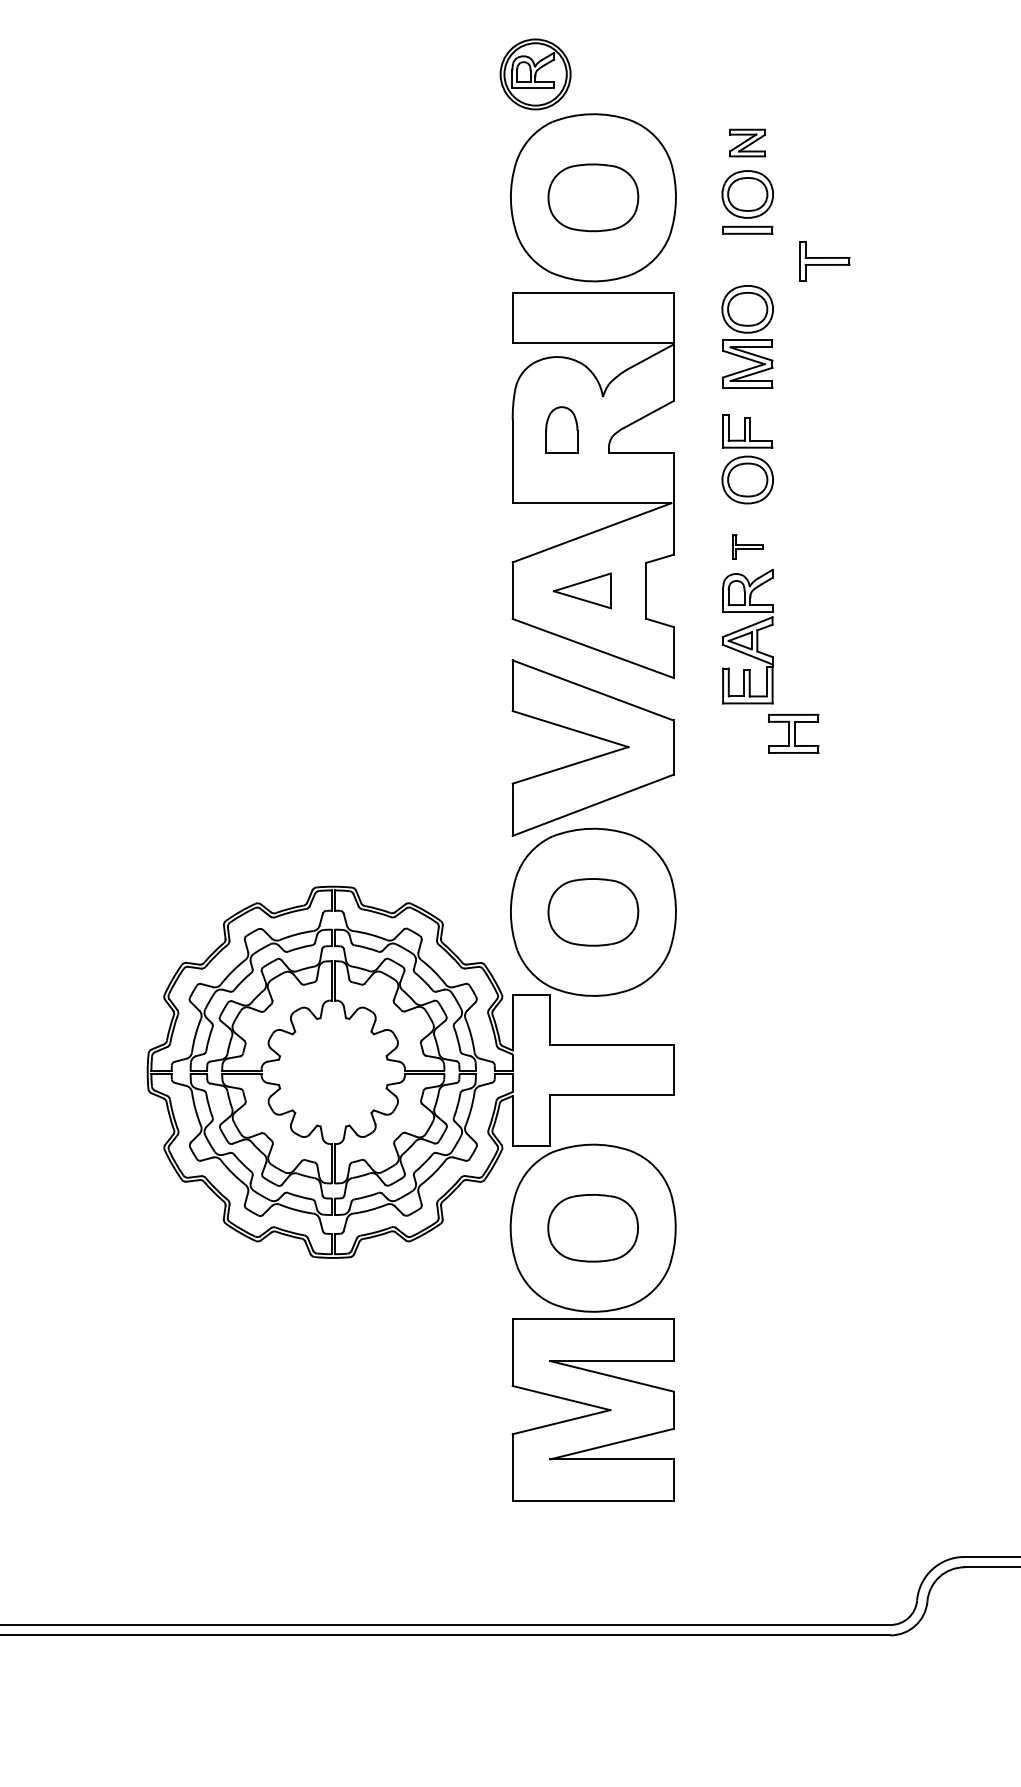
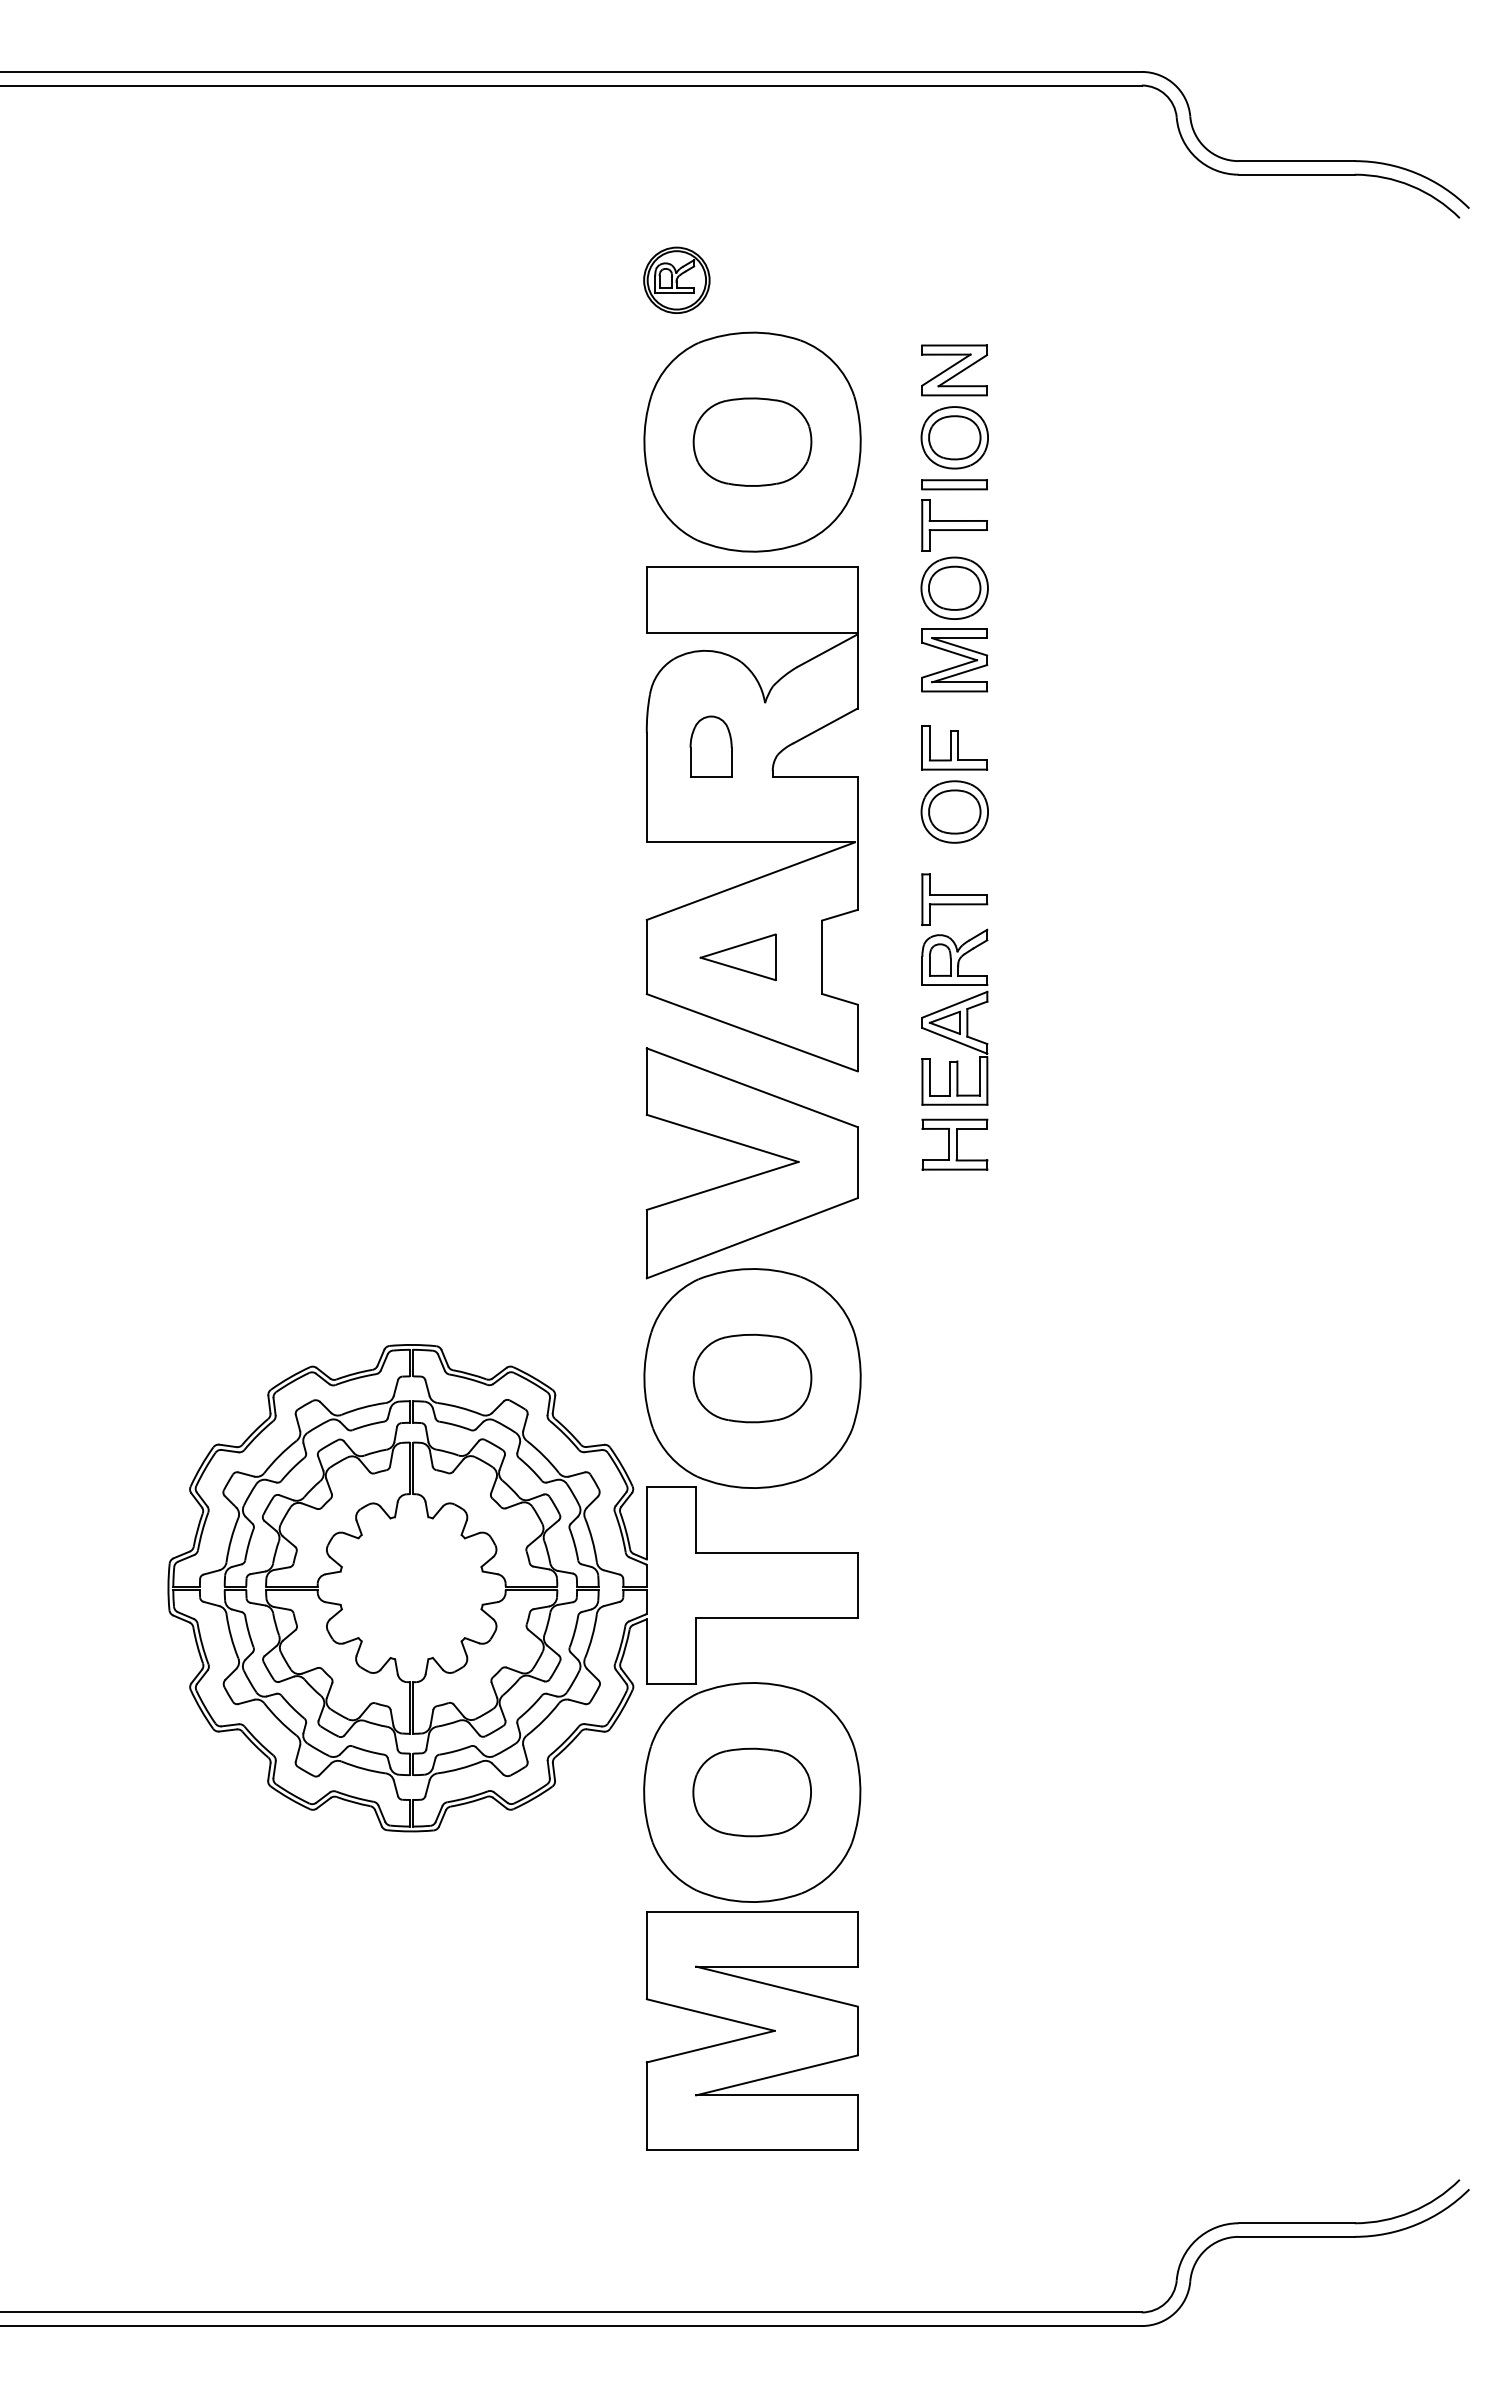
part: (535, 73) -> (676, 279), size x0.71
part: (747, 143) -> (954, 370), size x1.43
part: (824, 261) -> (954, 525), moved
part: (747, 546) -> (954, 899), size x1.67
part: (793, 733) -> (954, 1144), moved

